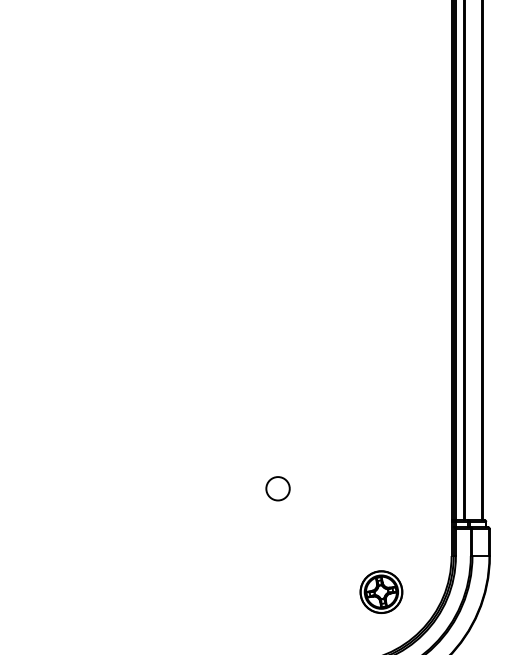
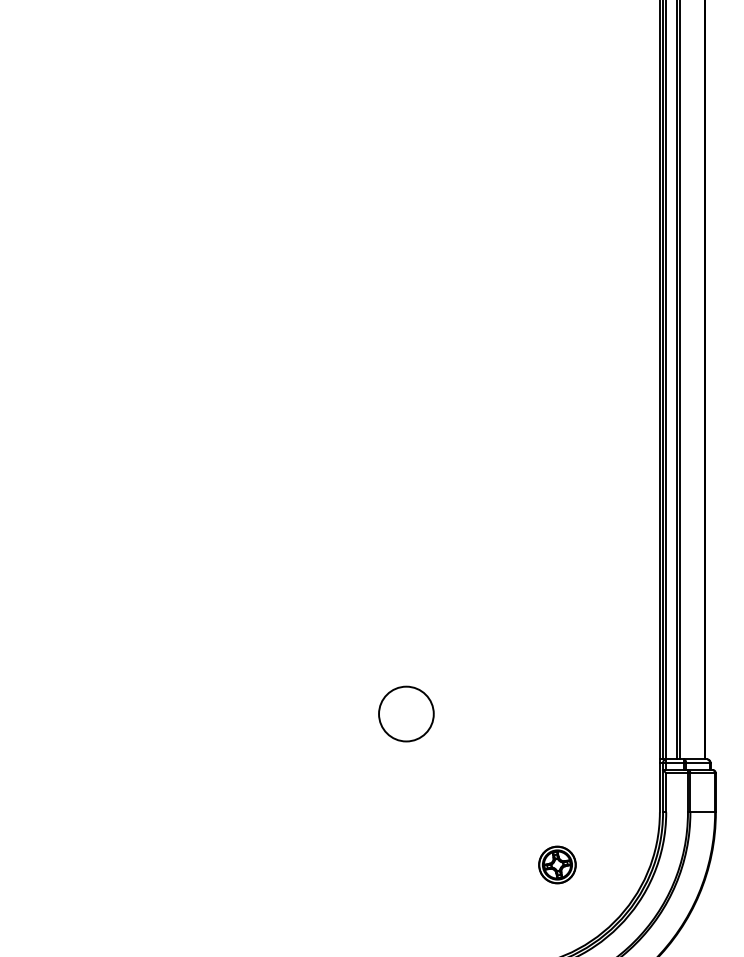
circle: (277, 488) -> (405, 713), size x1.6
part: (381, 591) -> (557, 864), size x0.6

